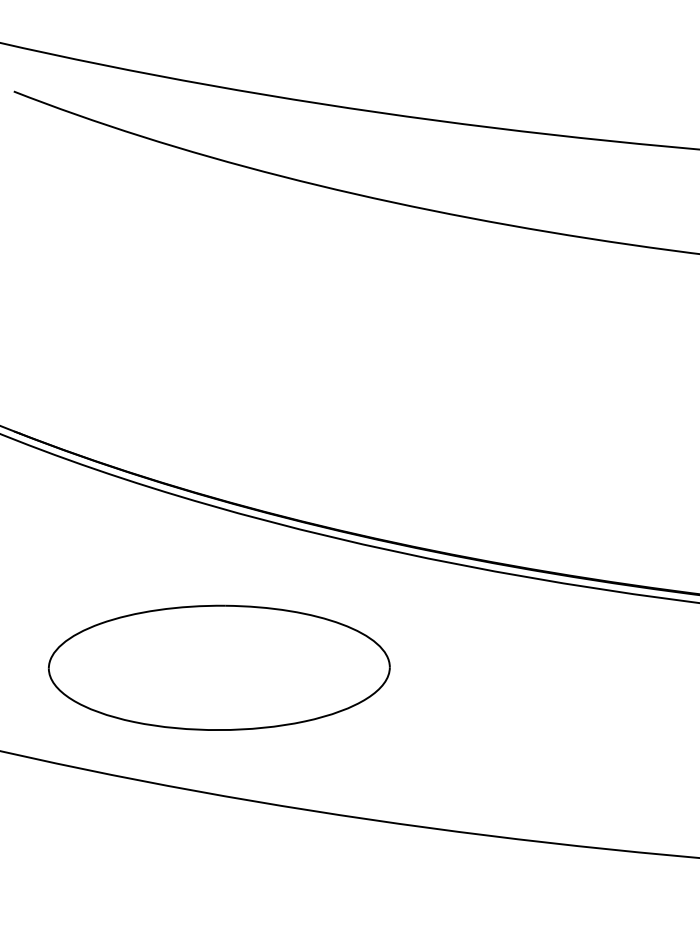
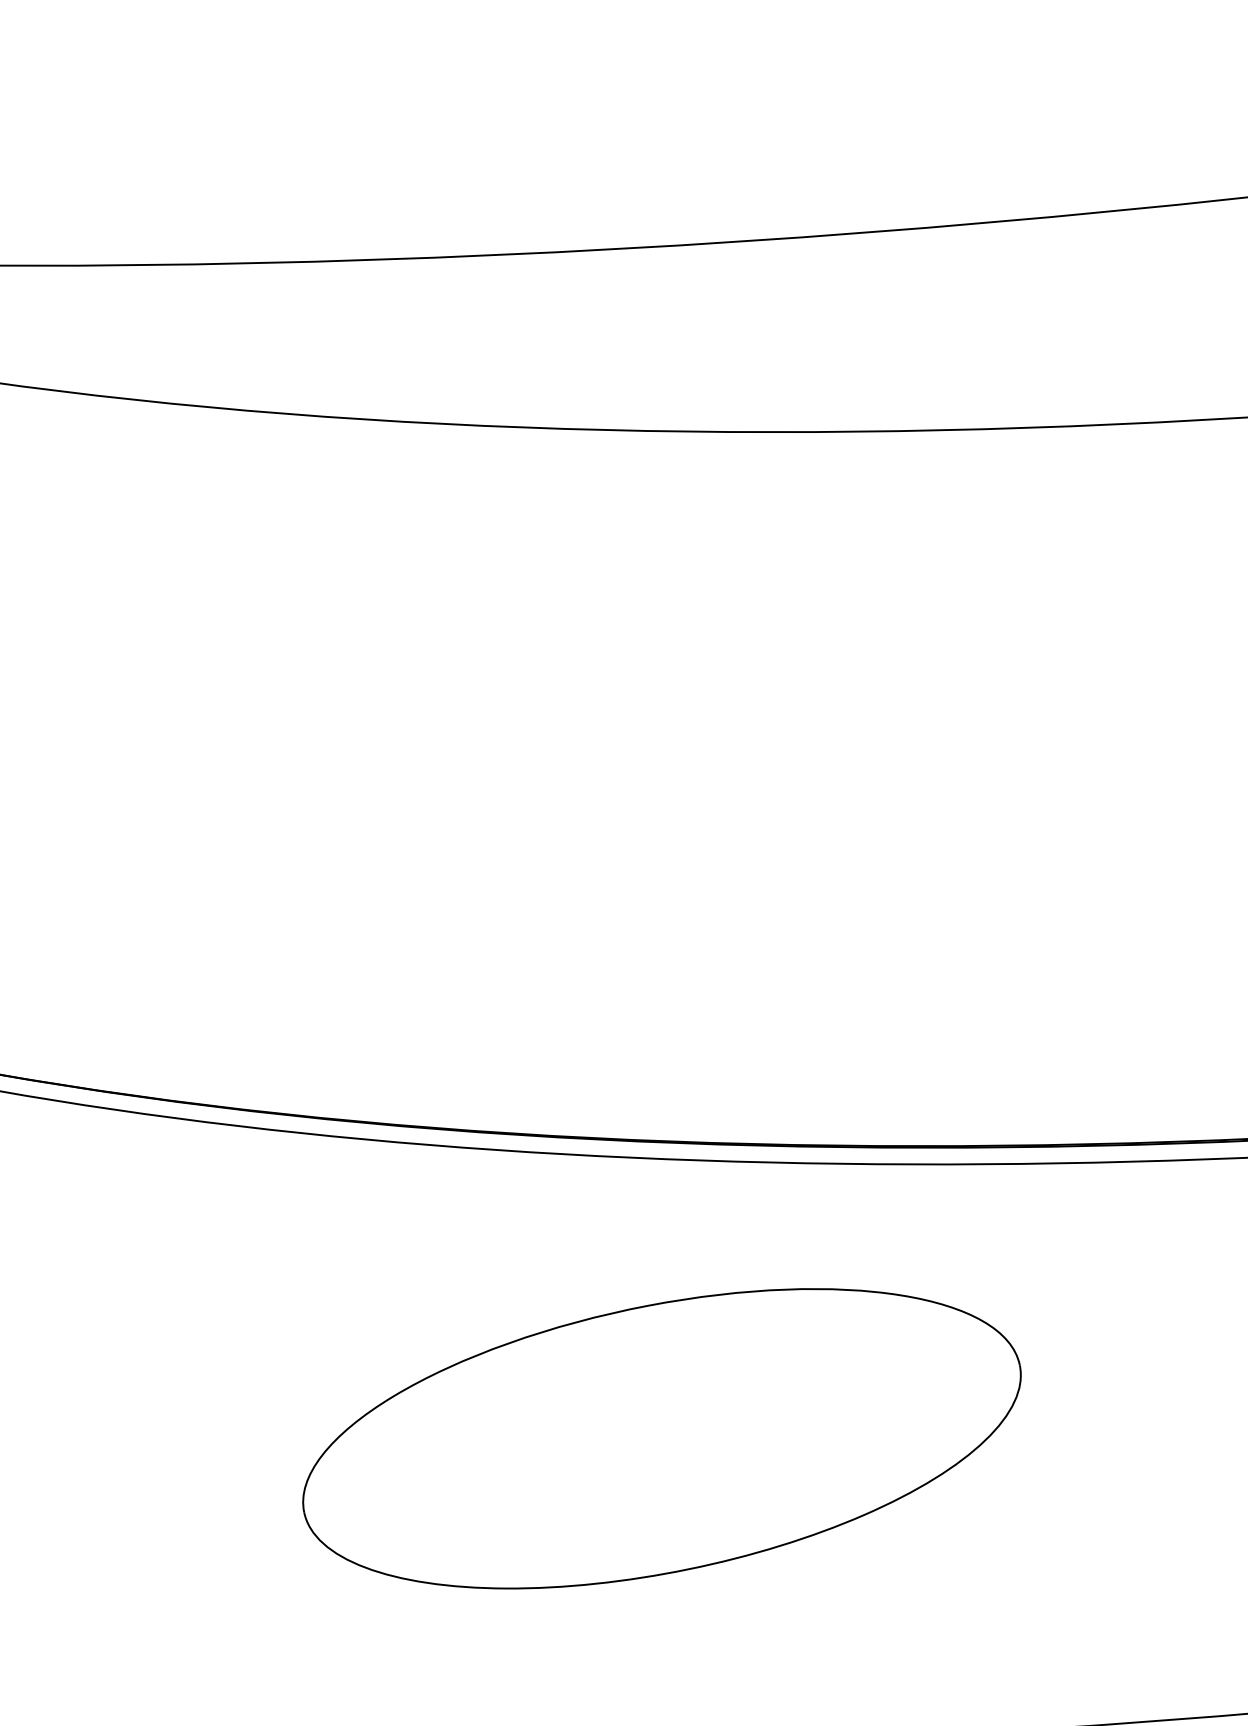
part: (219, 667) -> (662, 1437), moved

